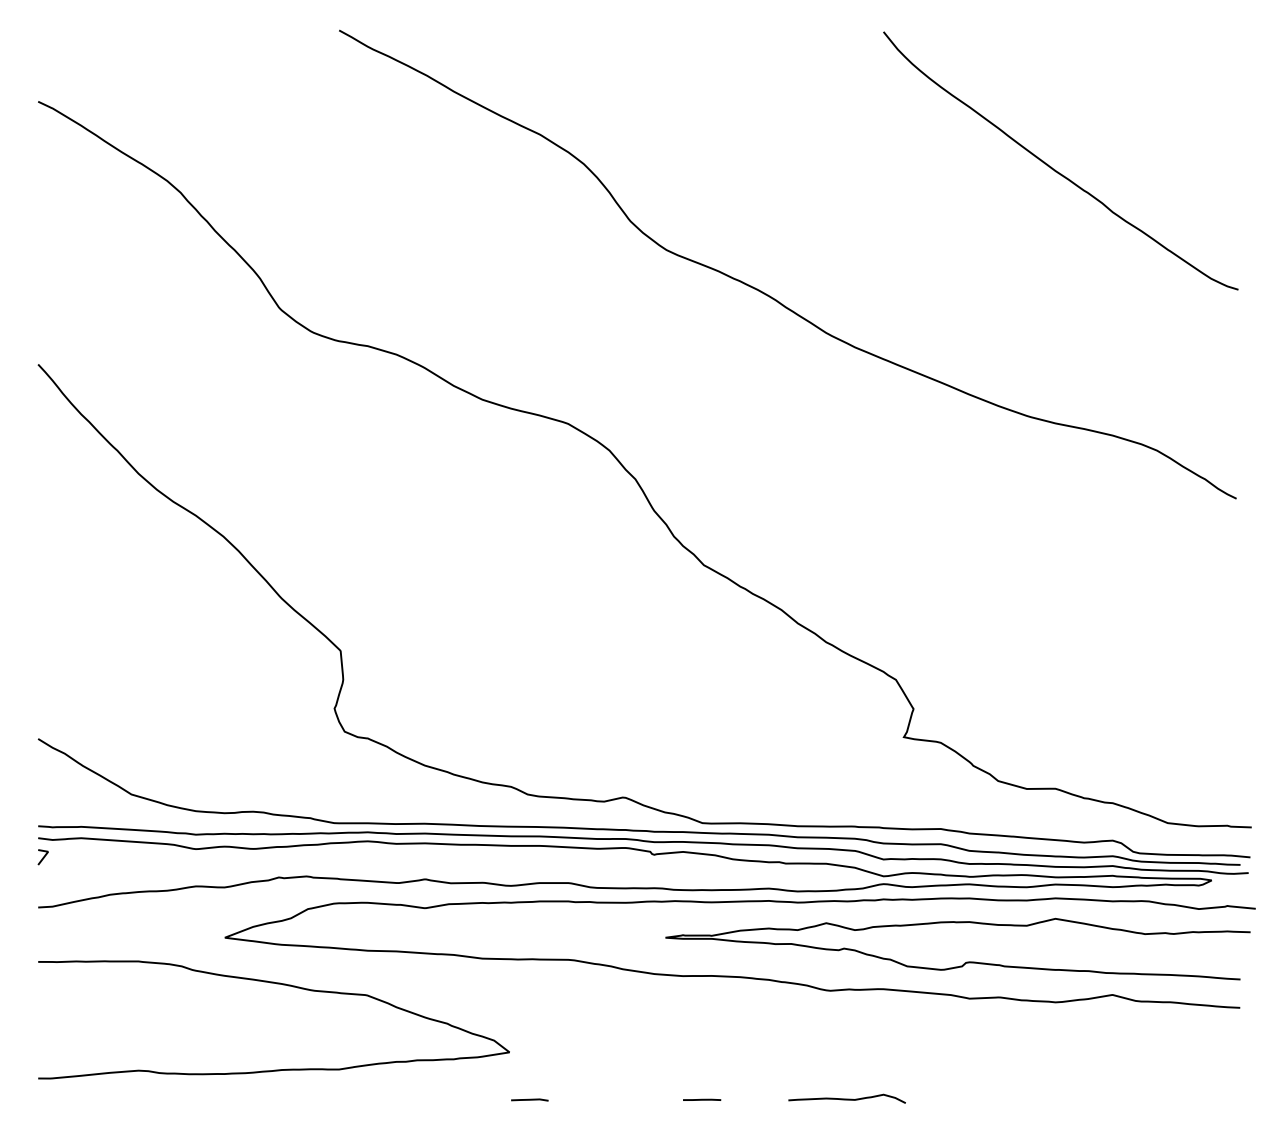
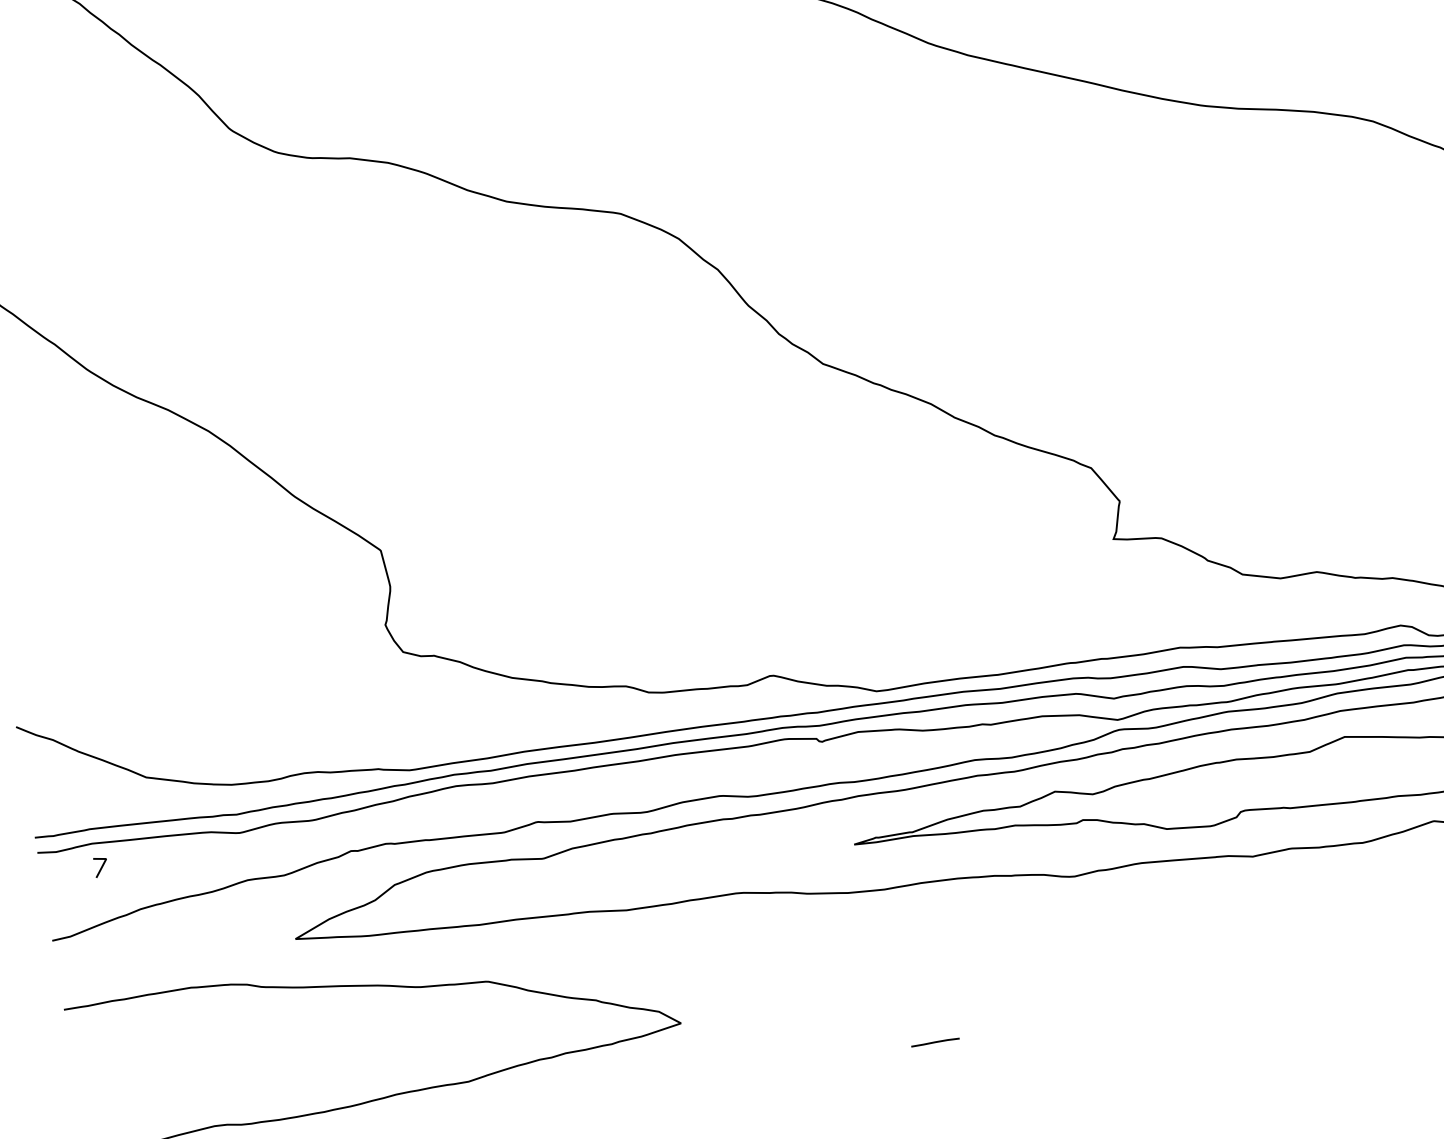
line: (42, 857) -> (100, 867), moved
curve: (846, 1098) -> (1118, 1009), removed
line: (529, 1099) -> (716, 1078), removed

